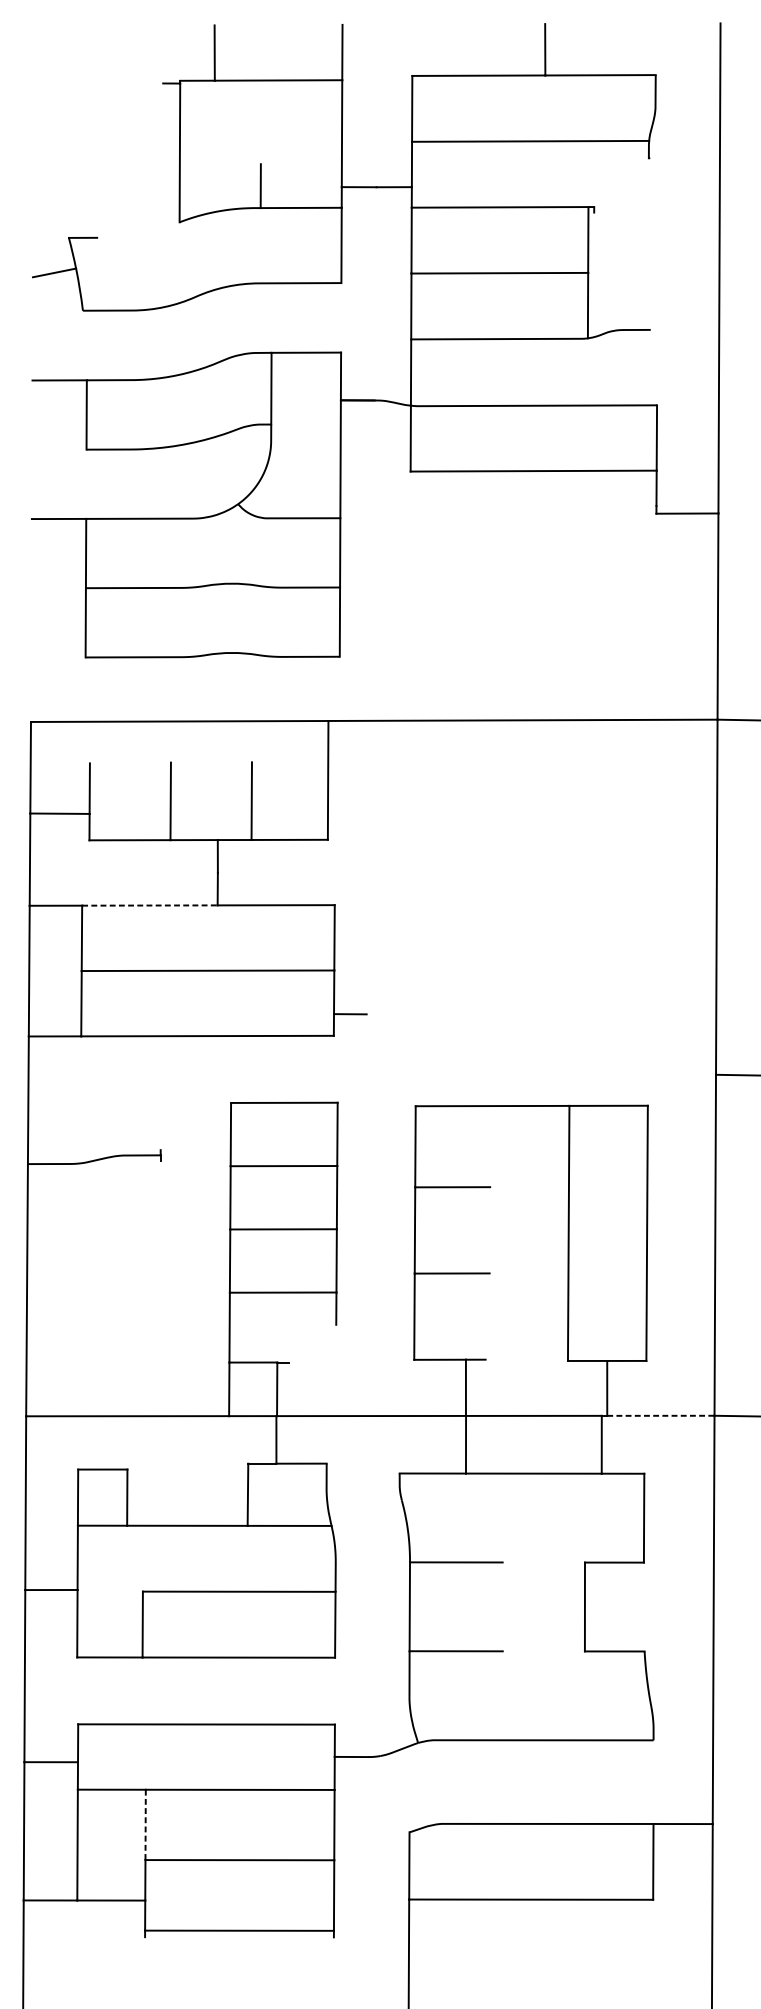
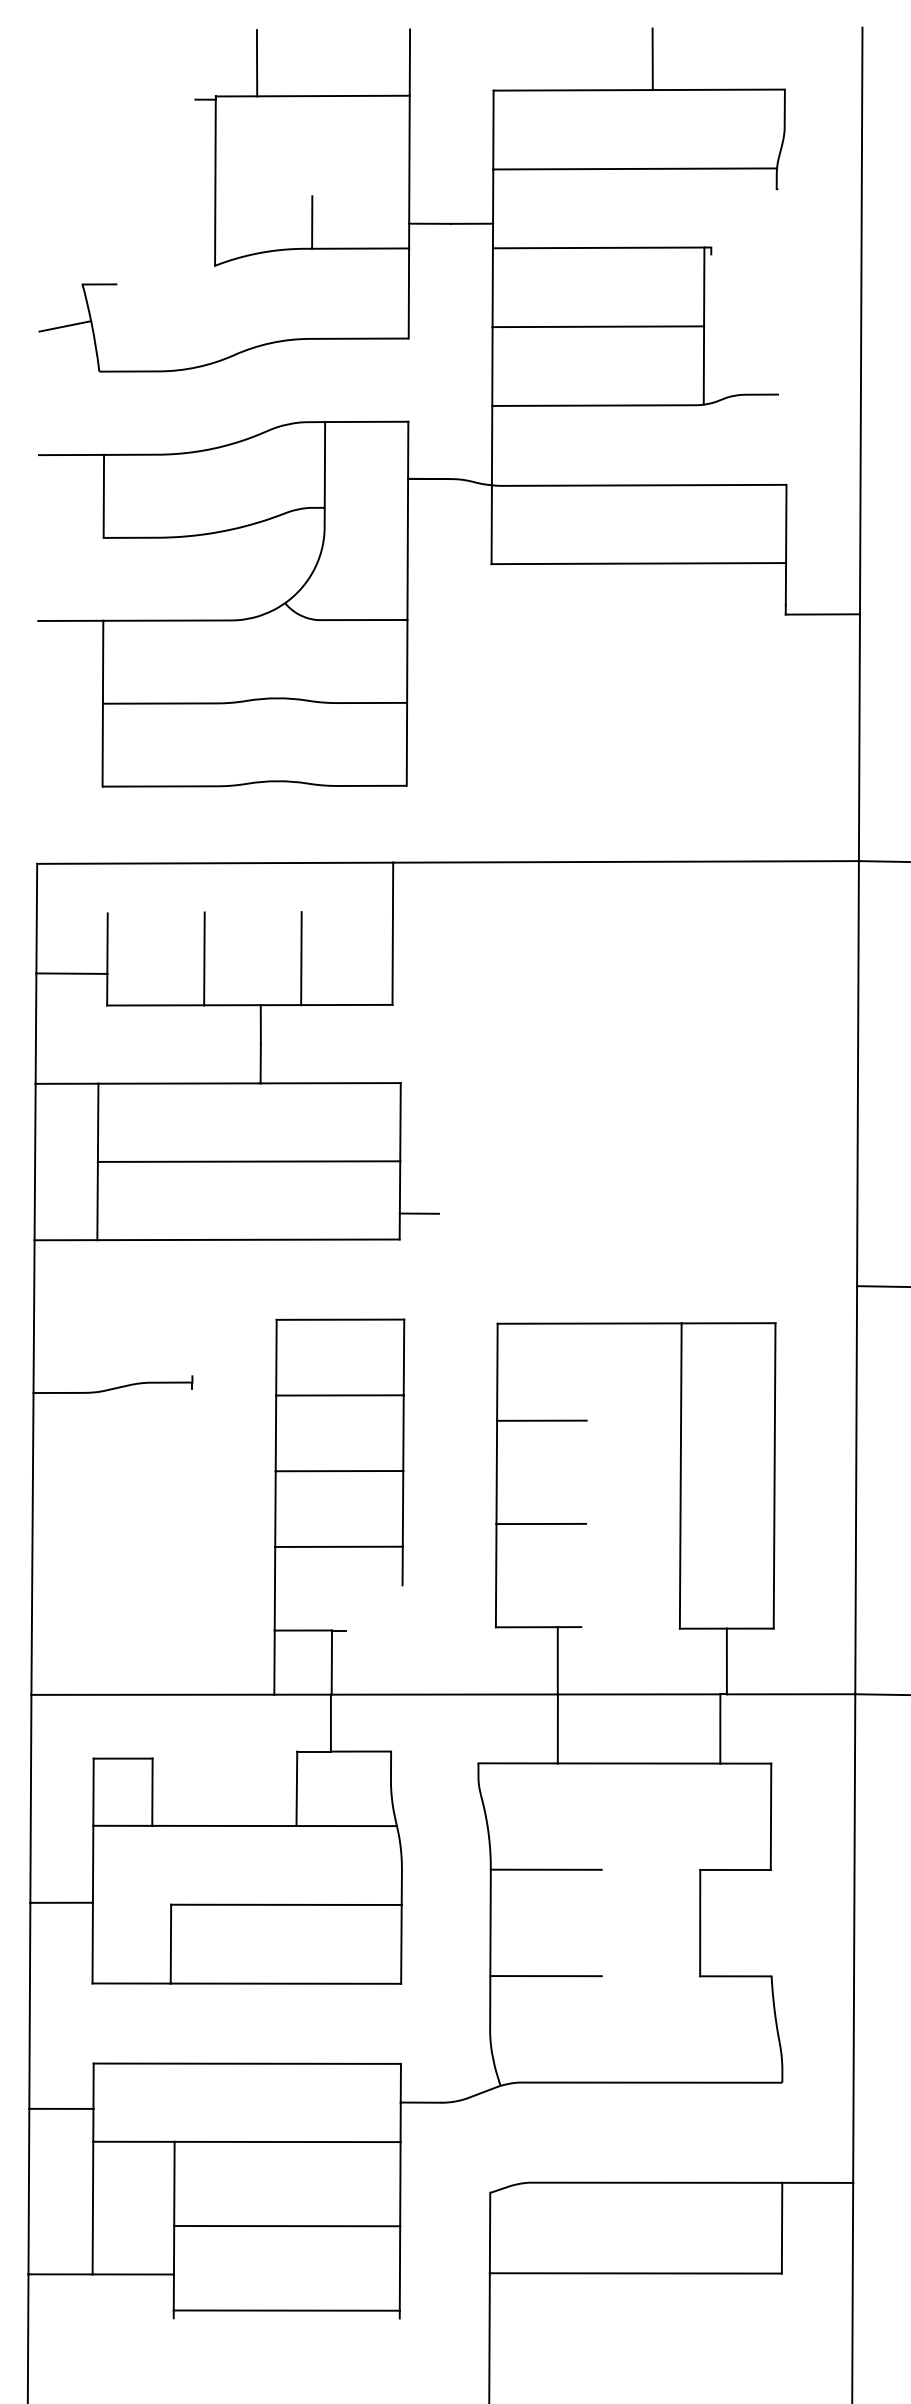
line: (150, 905) -> (180, 1083), dashed -> solid
line: (661, 1415) -> (791, 1694), dashed -> solid
line: (145, 1825) -> (174, 2184), dashed -> solid

